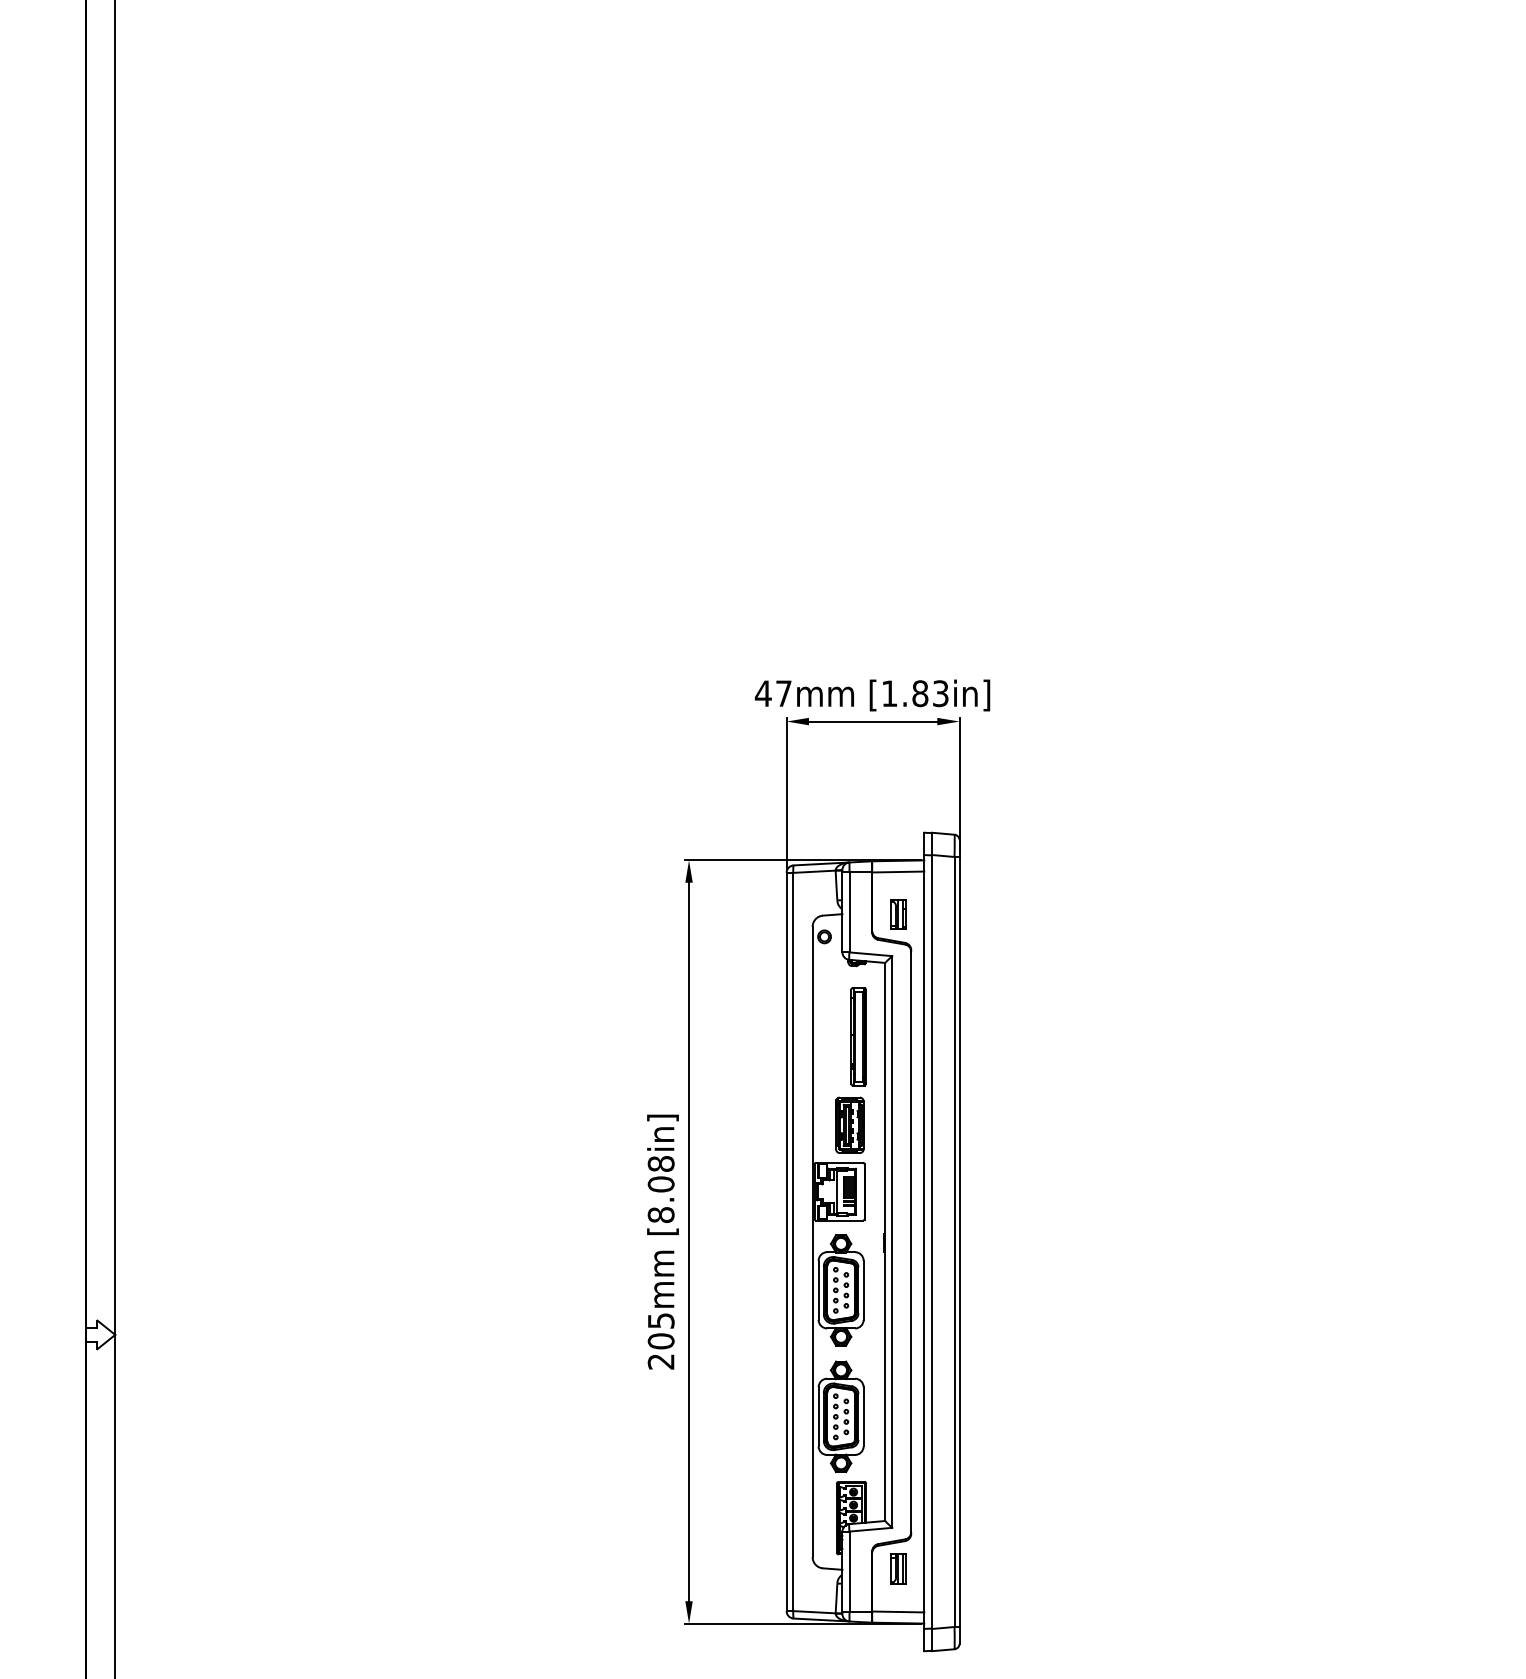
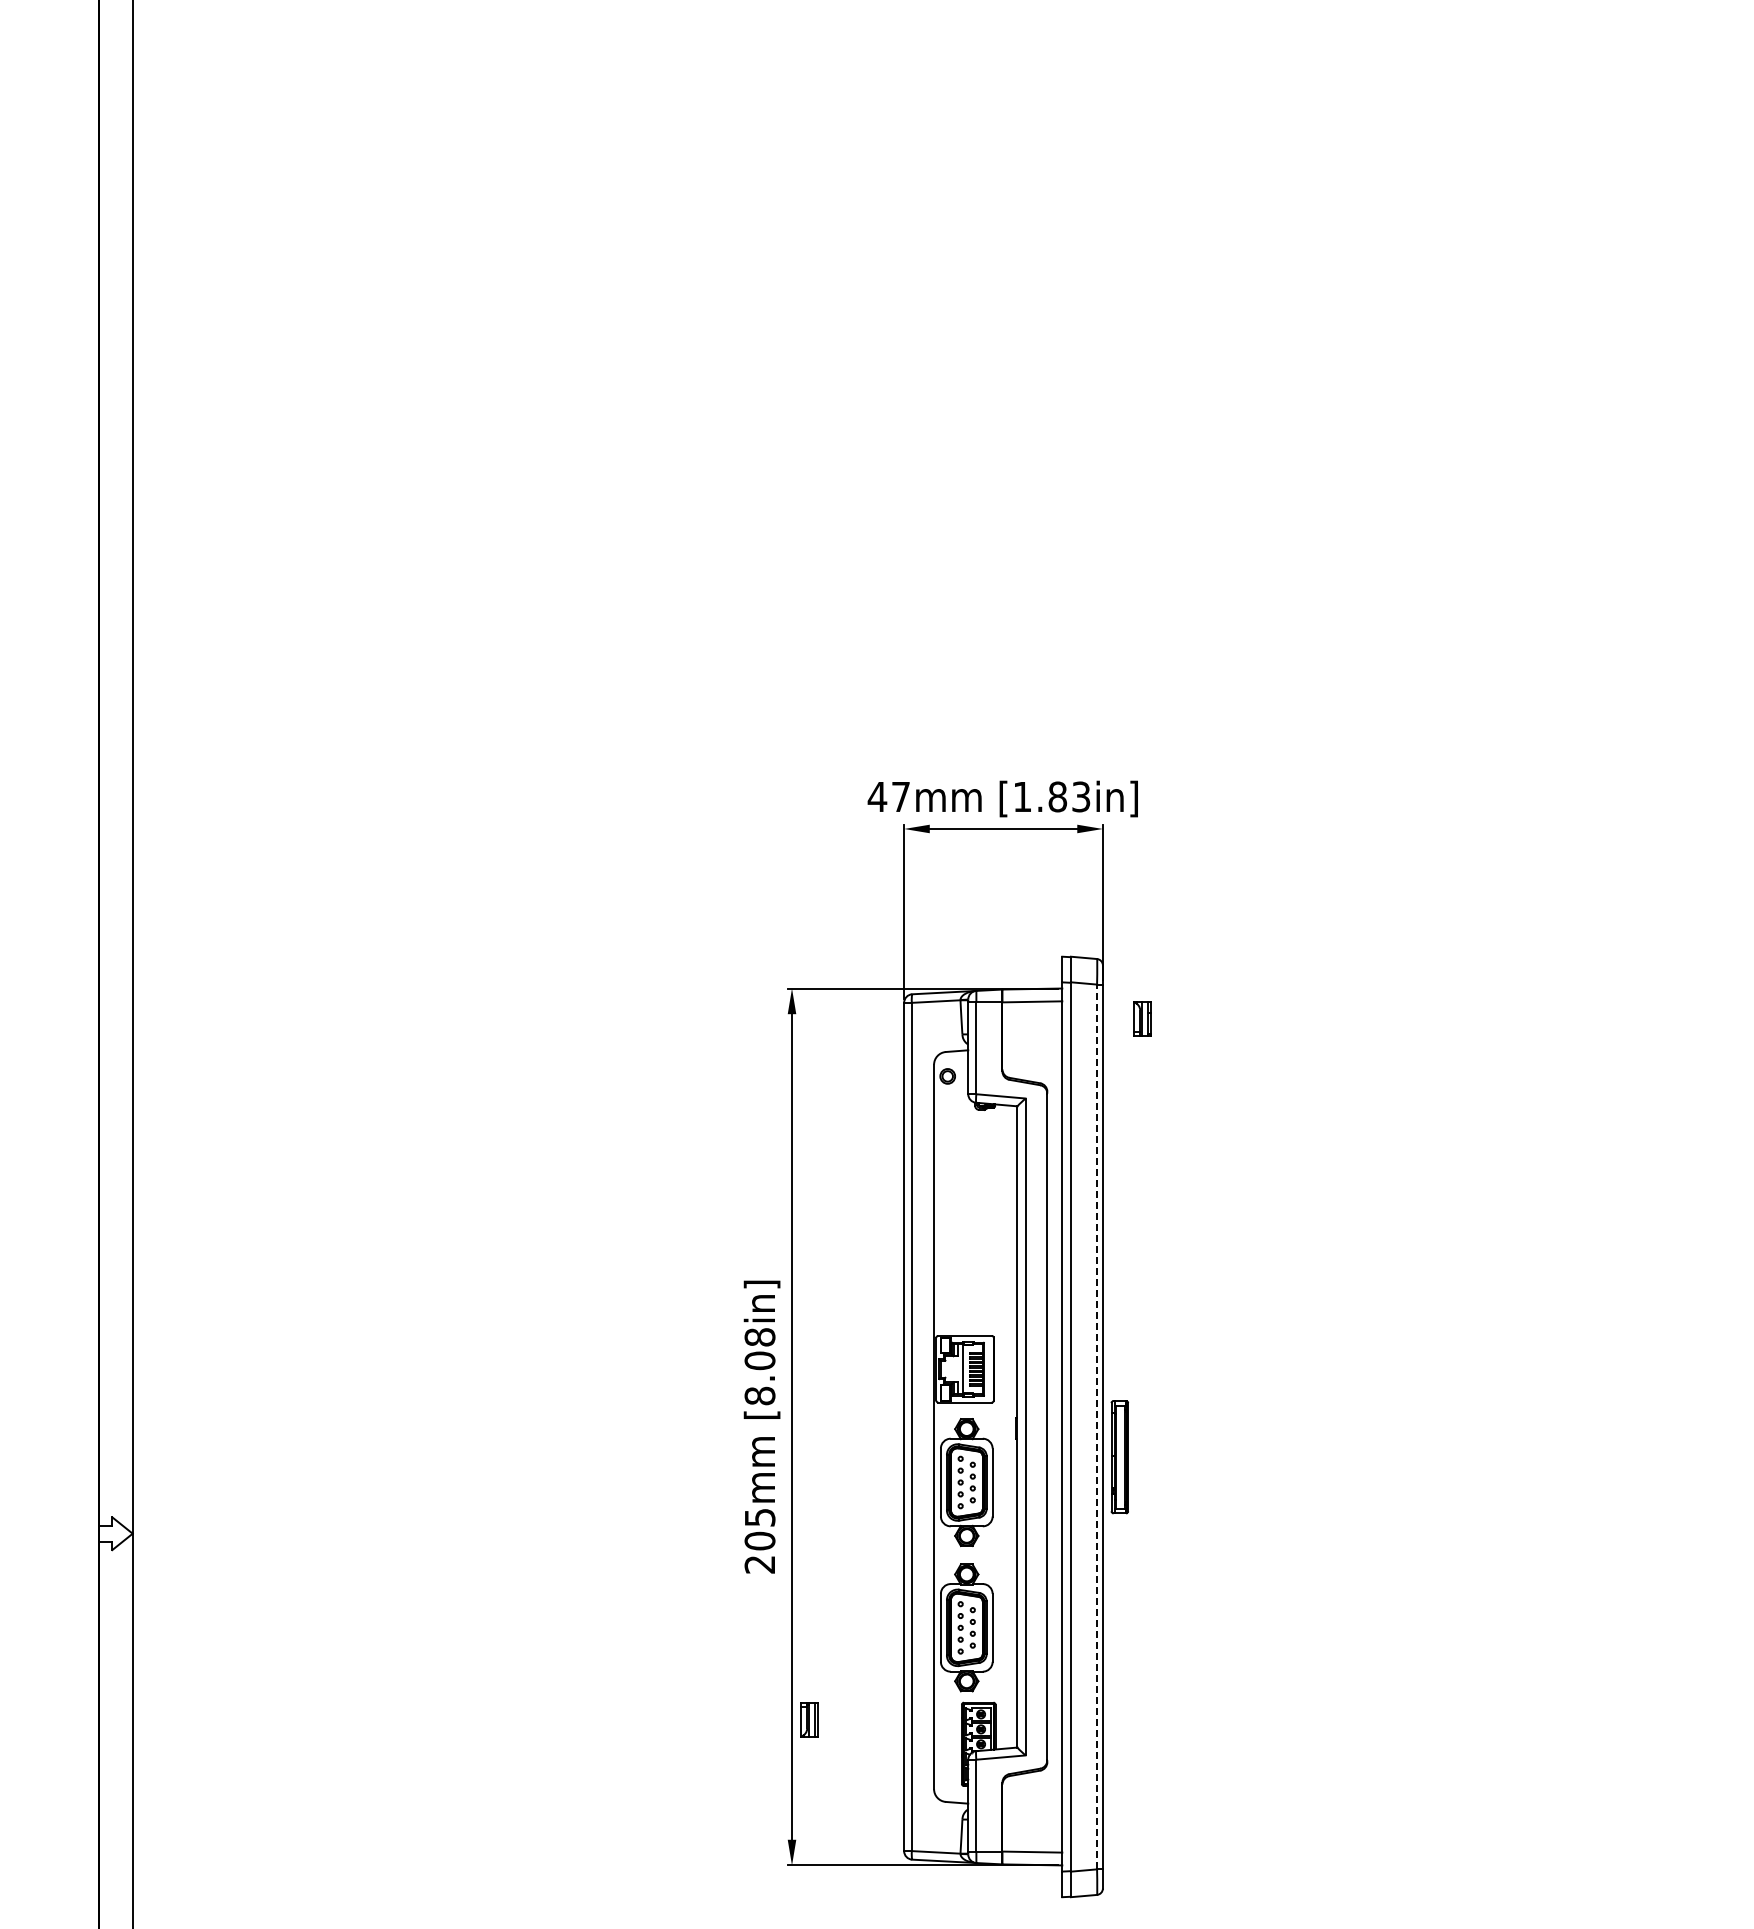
part: (898, 914) -> (1142, 1018), moved
part: (858, 1037) -> (1119, 1457), moved
part: (849, 1124) -> (976, 1292), removed
line: (954, 1241) -> (1097, 1426), solid -> dashed
part: (898, 1568) -> (809, 1719), moved

